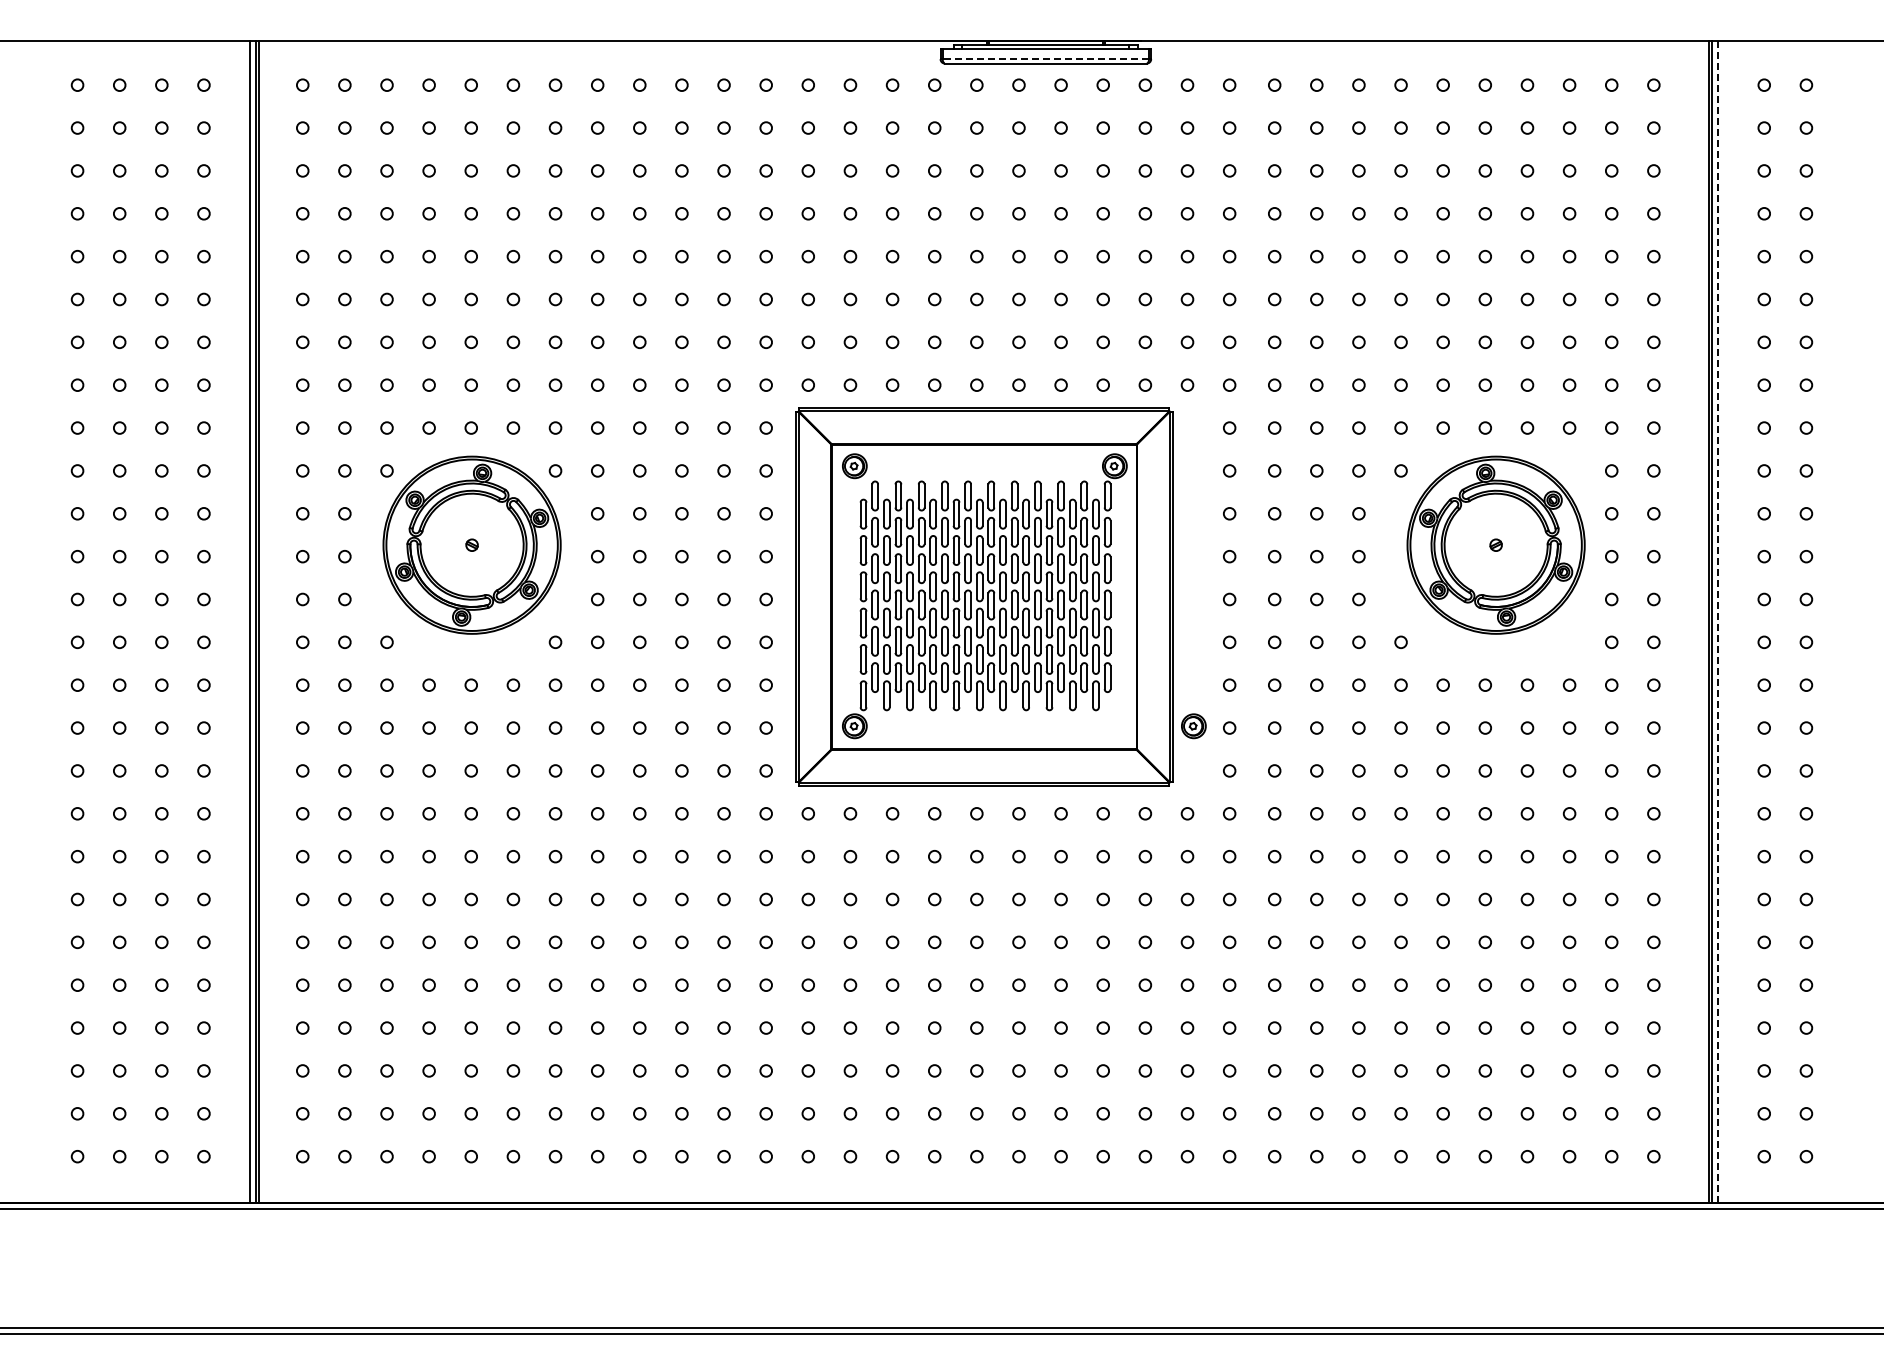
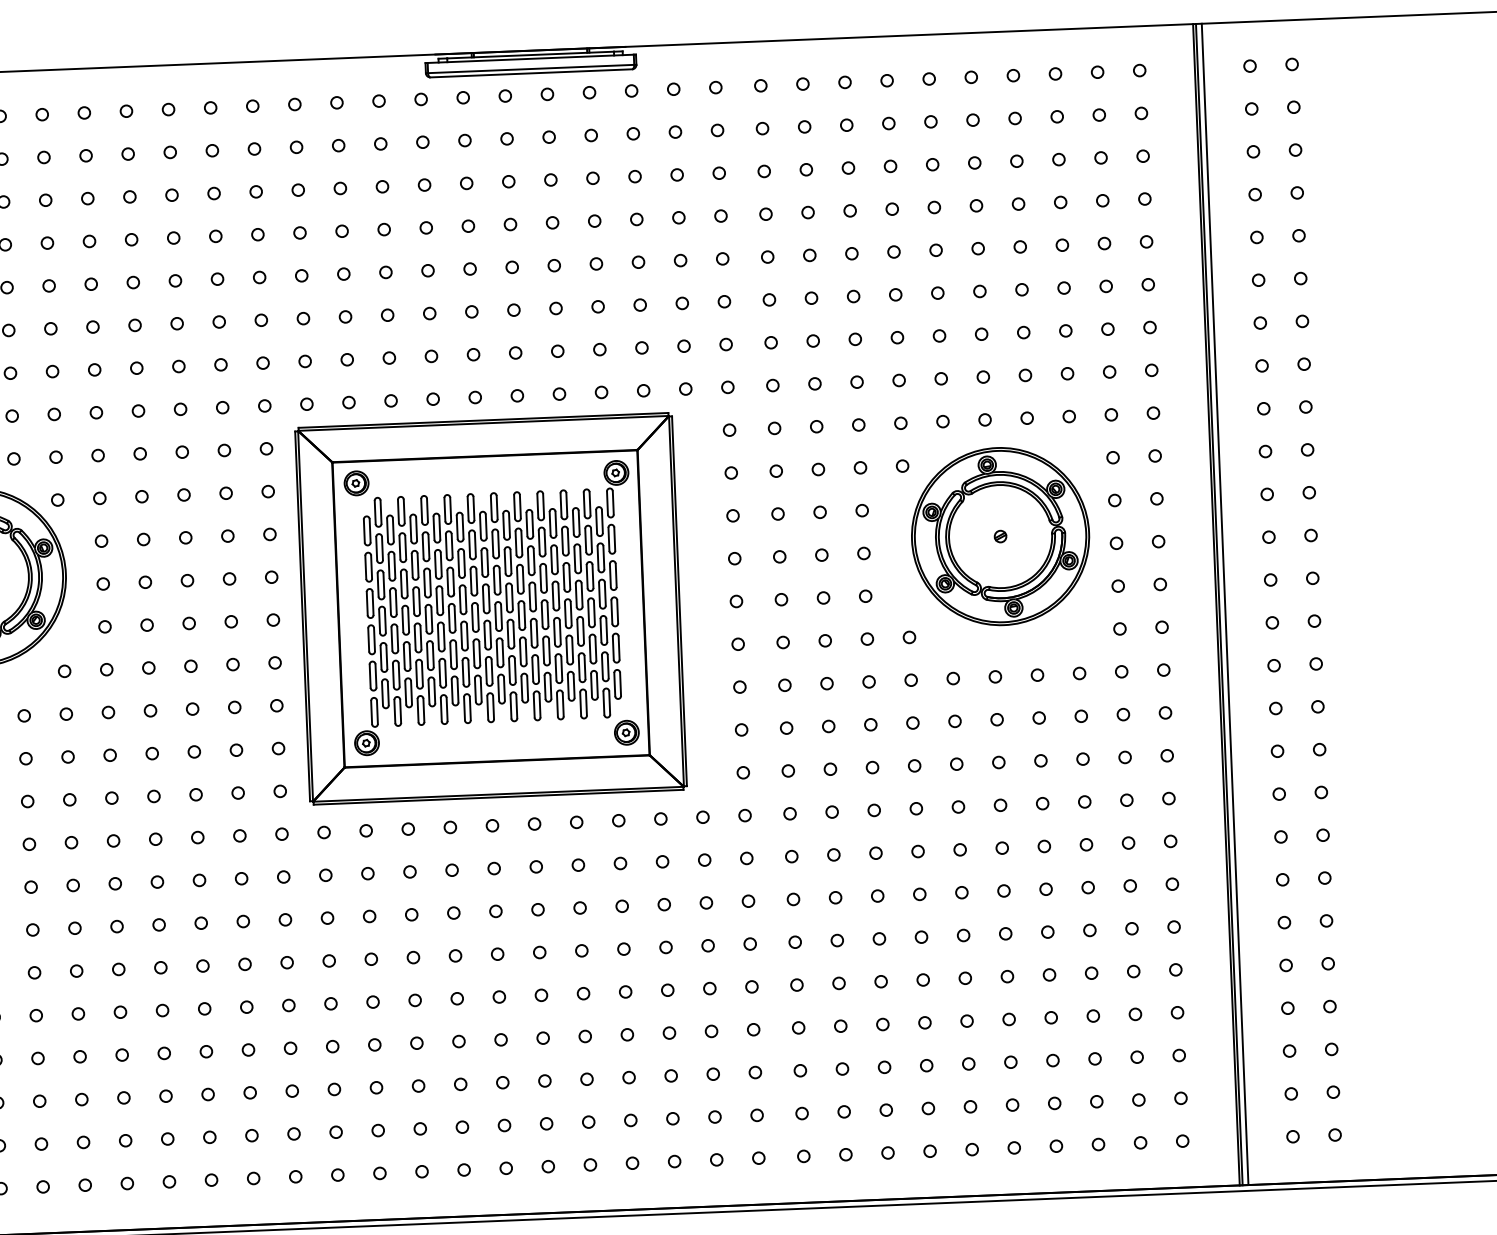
line: (1045, 59) -> (530, 69), dashed -> solid
line: (1717, 621) -> (1224, 603), dashed -> solid
part: (1193, 726) -> (626, 733), moved

